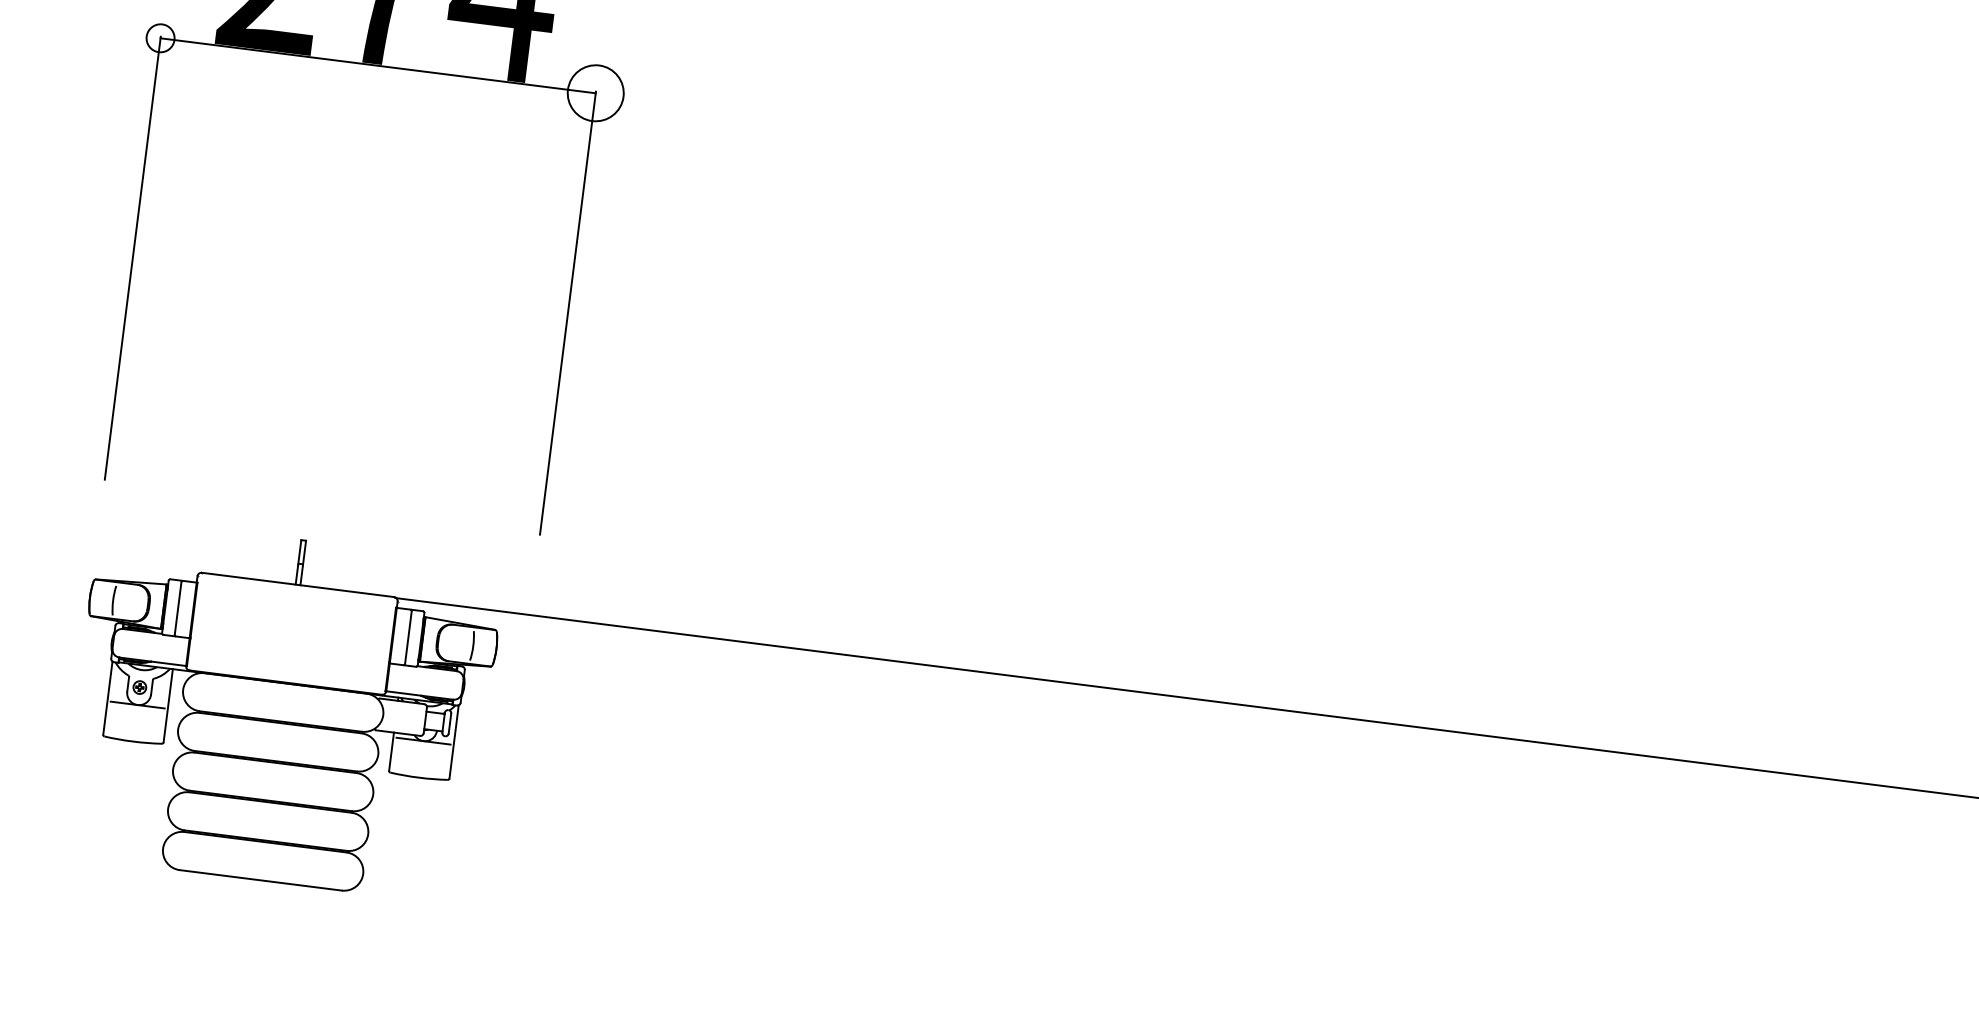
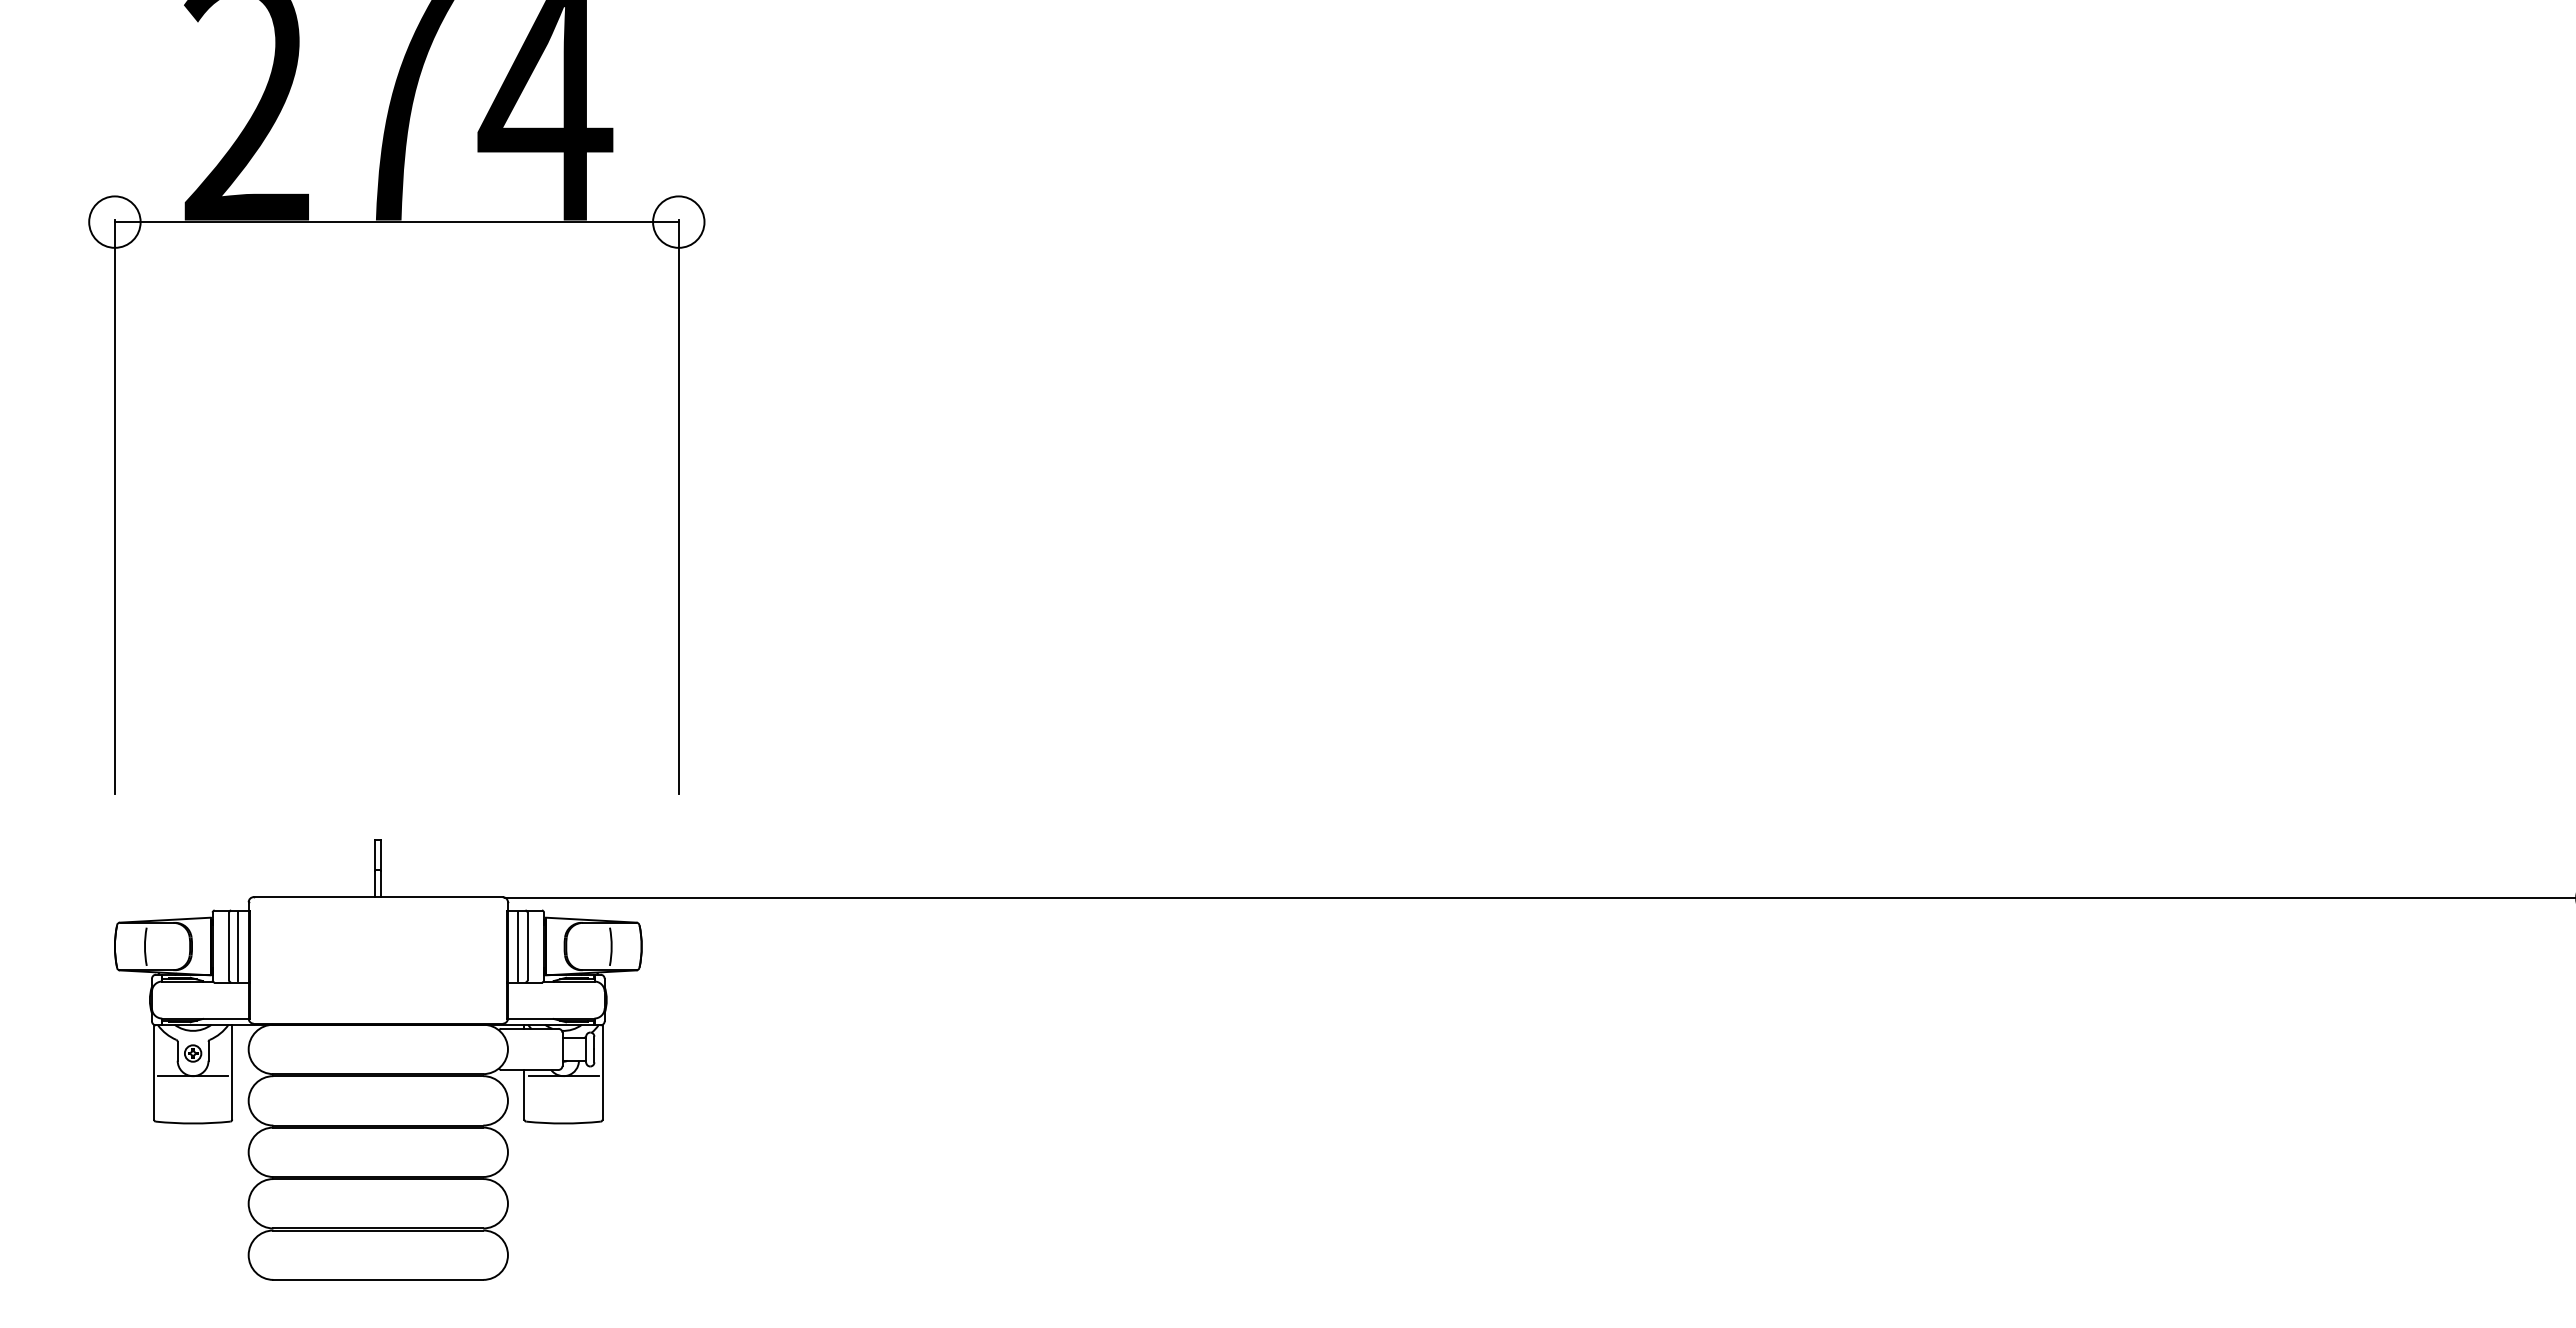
circle: (160, 37) -> (114, 221), size x1.43
circle: (595, 92) -> (678, 221), size x0.71
line: (185, 609) -> (238, 946), added
line: (401, 636) -> (518, 946), added

